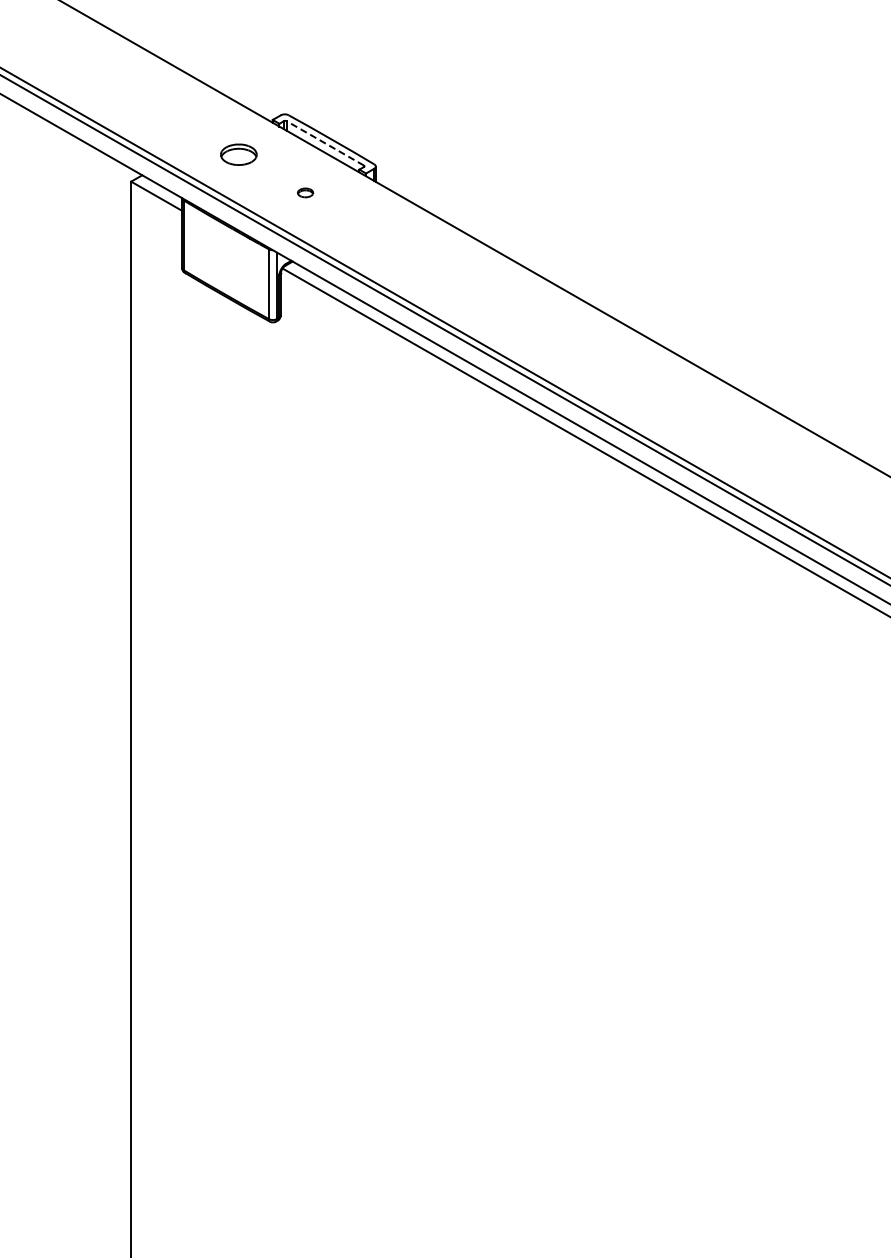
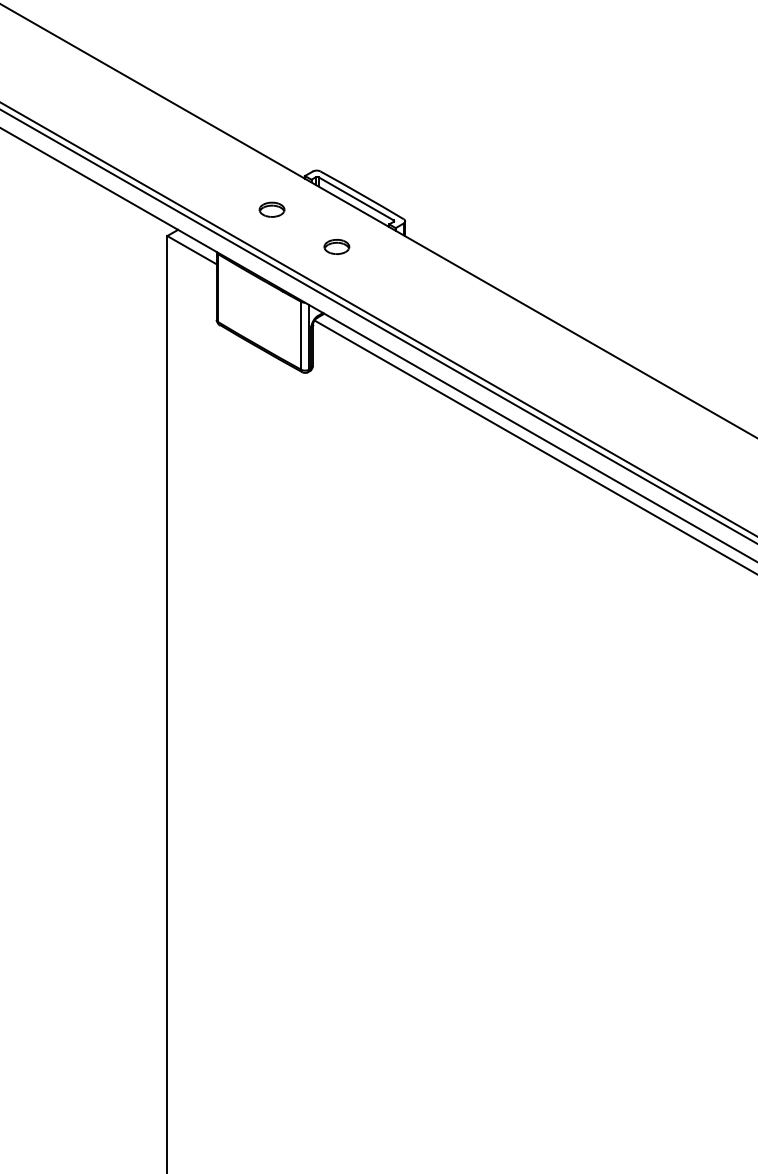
line: (325, 143) -> (356, 198), dashed -> solid
part: (238, 154) -> (271, 209), size x0.71
part: (305, 192) -> (336, 246), size x1.67

